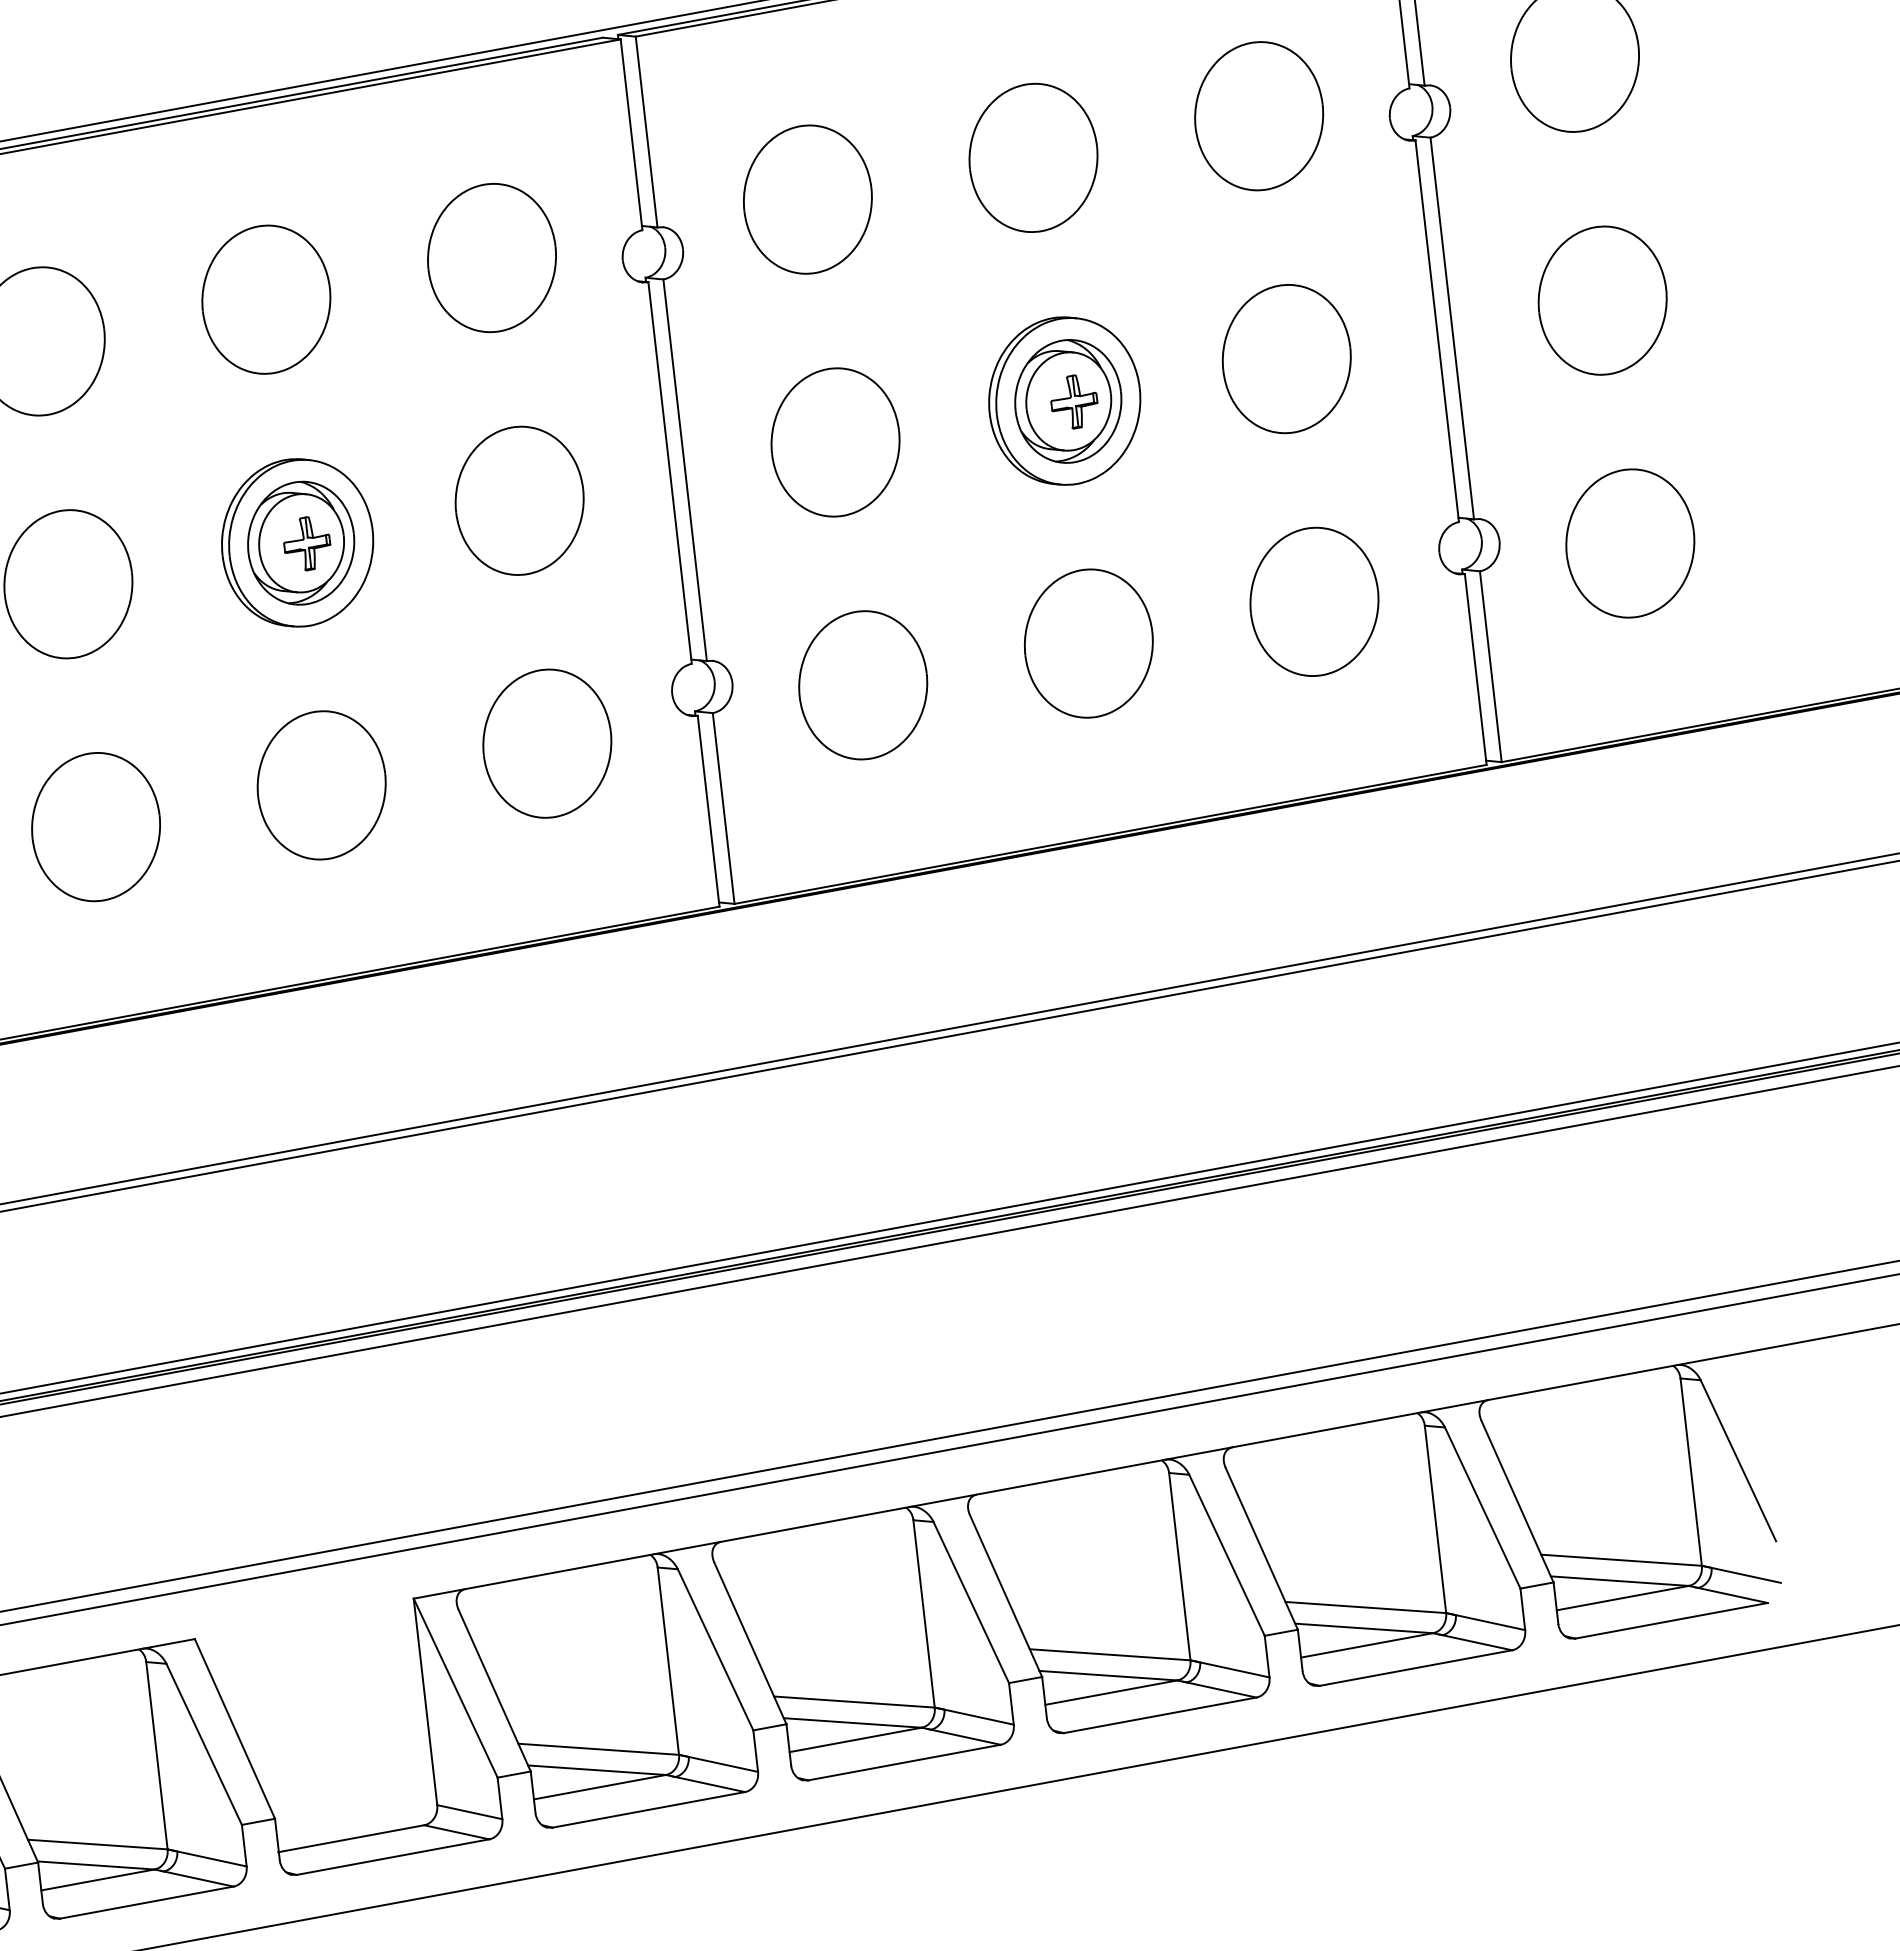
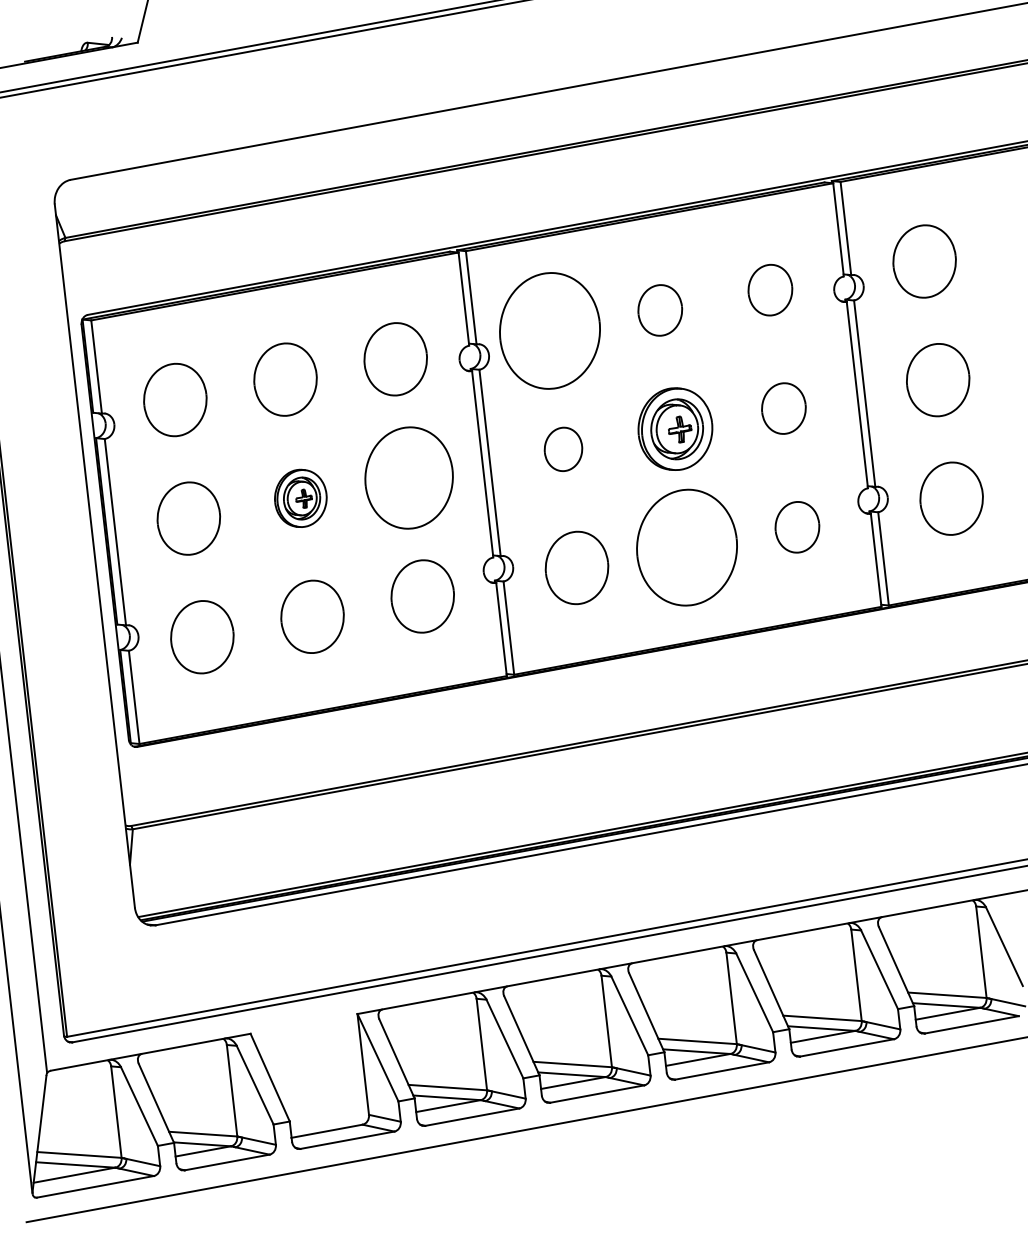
part: (1259, 117) -> (770, 290), size x0.7
part: (1034, 158) -> (660, 310), size x0.7
part: (806, 199) -> (549, 330), size x1.6
part: (1285, 358) -> (783, 408), size x0.7
part: (835, 442) -> (563, 449), size x0.6
part: (520, 500) -> (409, 477), size x1.4
part: (296, 543) -> (300, 498), size x0.7
part: (1314, 602) -> (797, 527), size x0.7
part: (1089, 643) -> (687, 547), size x1.6

